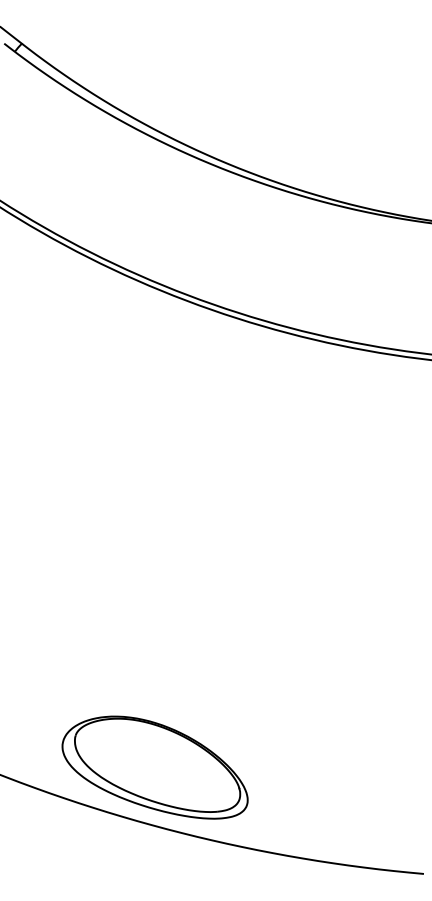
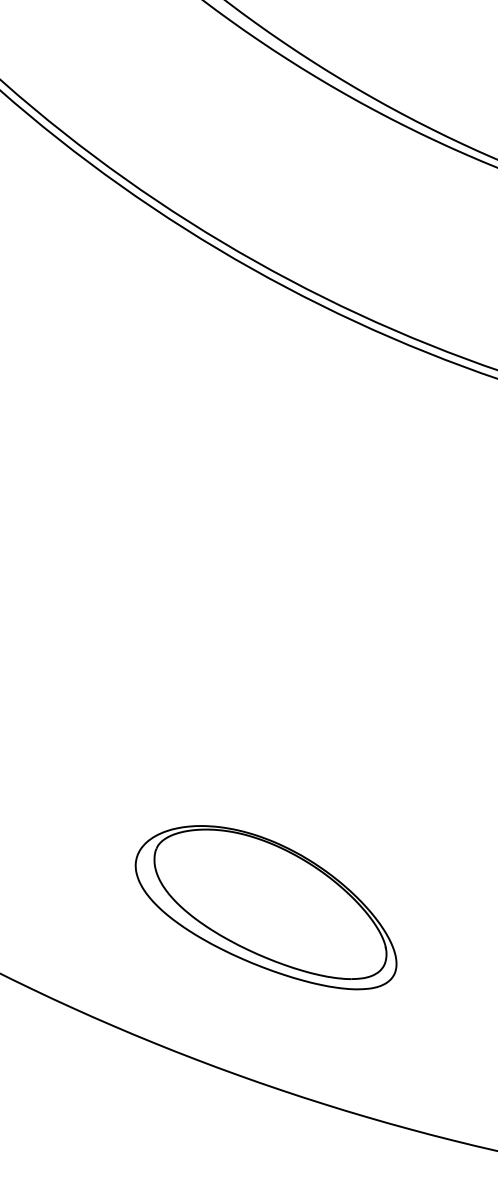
part: (154, 767) -> (266, 906), moved

